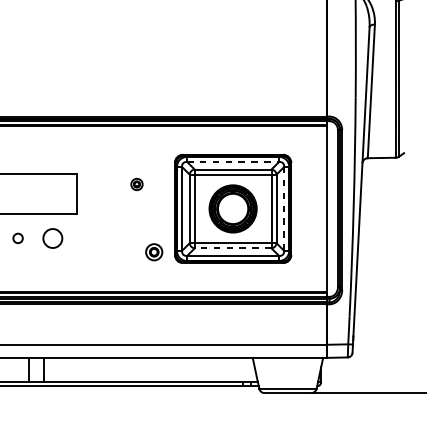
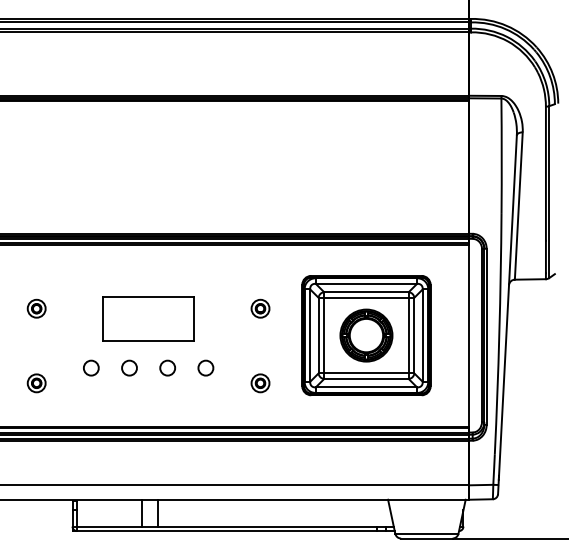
line: (233, 161) -> (366, 283), dashed -> solid
part: (136, 184) -> (260, 308), size x1.43
line: (283, 209) -> (422, 336), dashed -> solid
circle: (18, 237) -> (129, 367), size x1.43
circle: (52, 237) -> (167, 367), size x0.71
circle: (87, 237) -> (205, 367), added
line: (232, 248) -> (365, 379), dashed -> solid
part: (154, 252) -> (260, 383), moved

